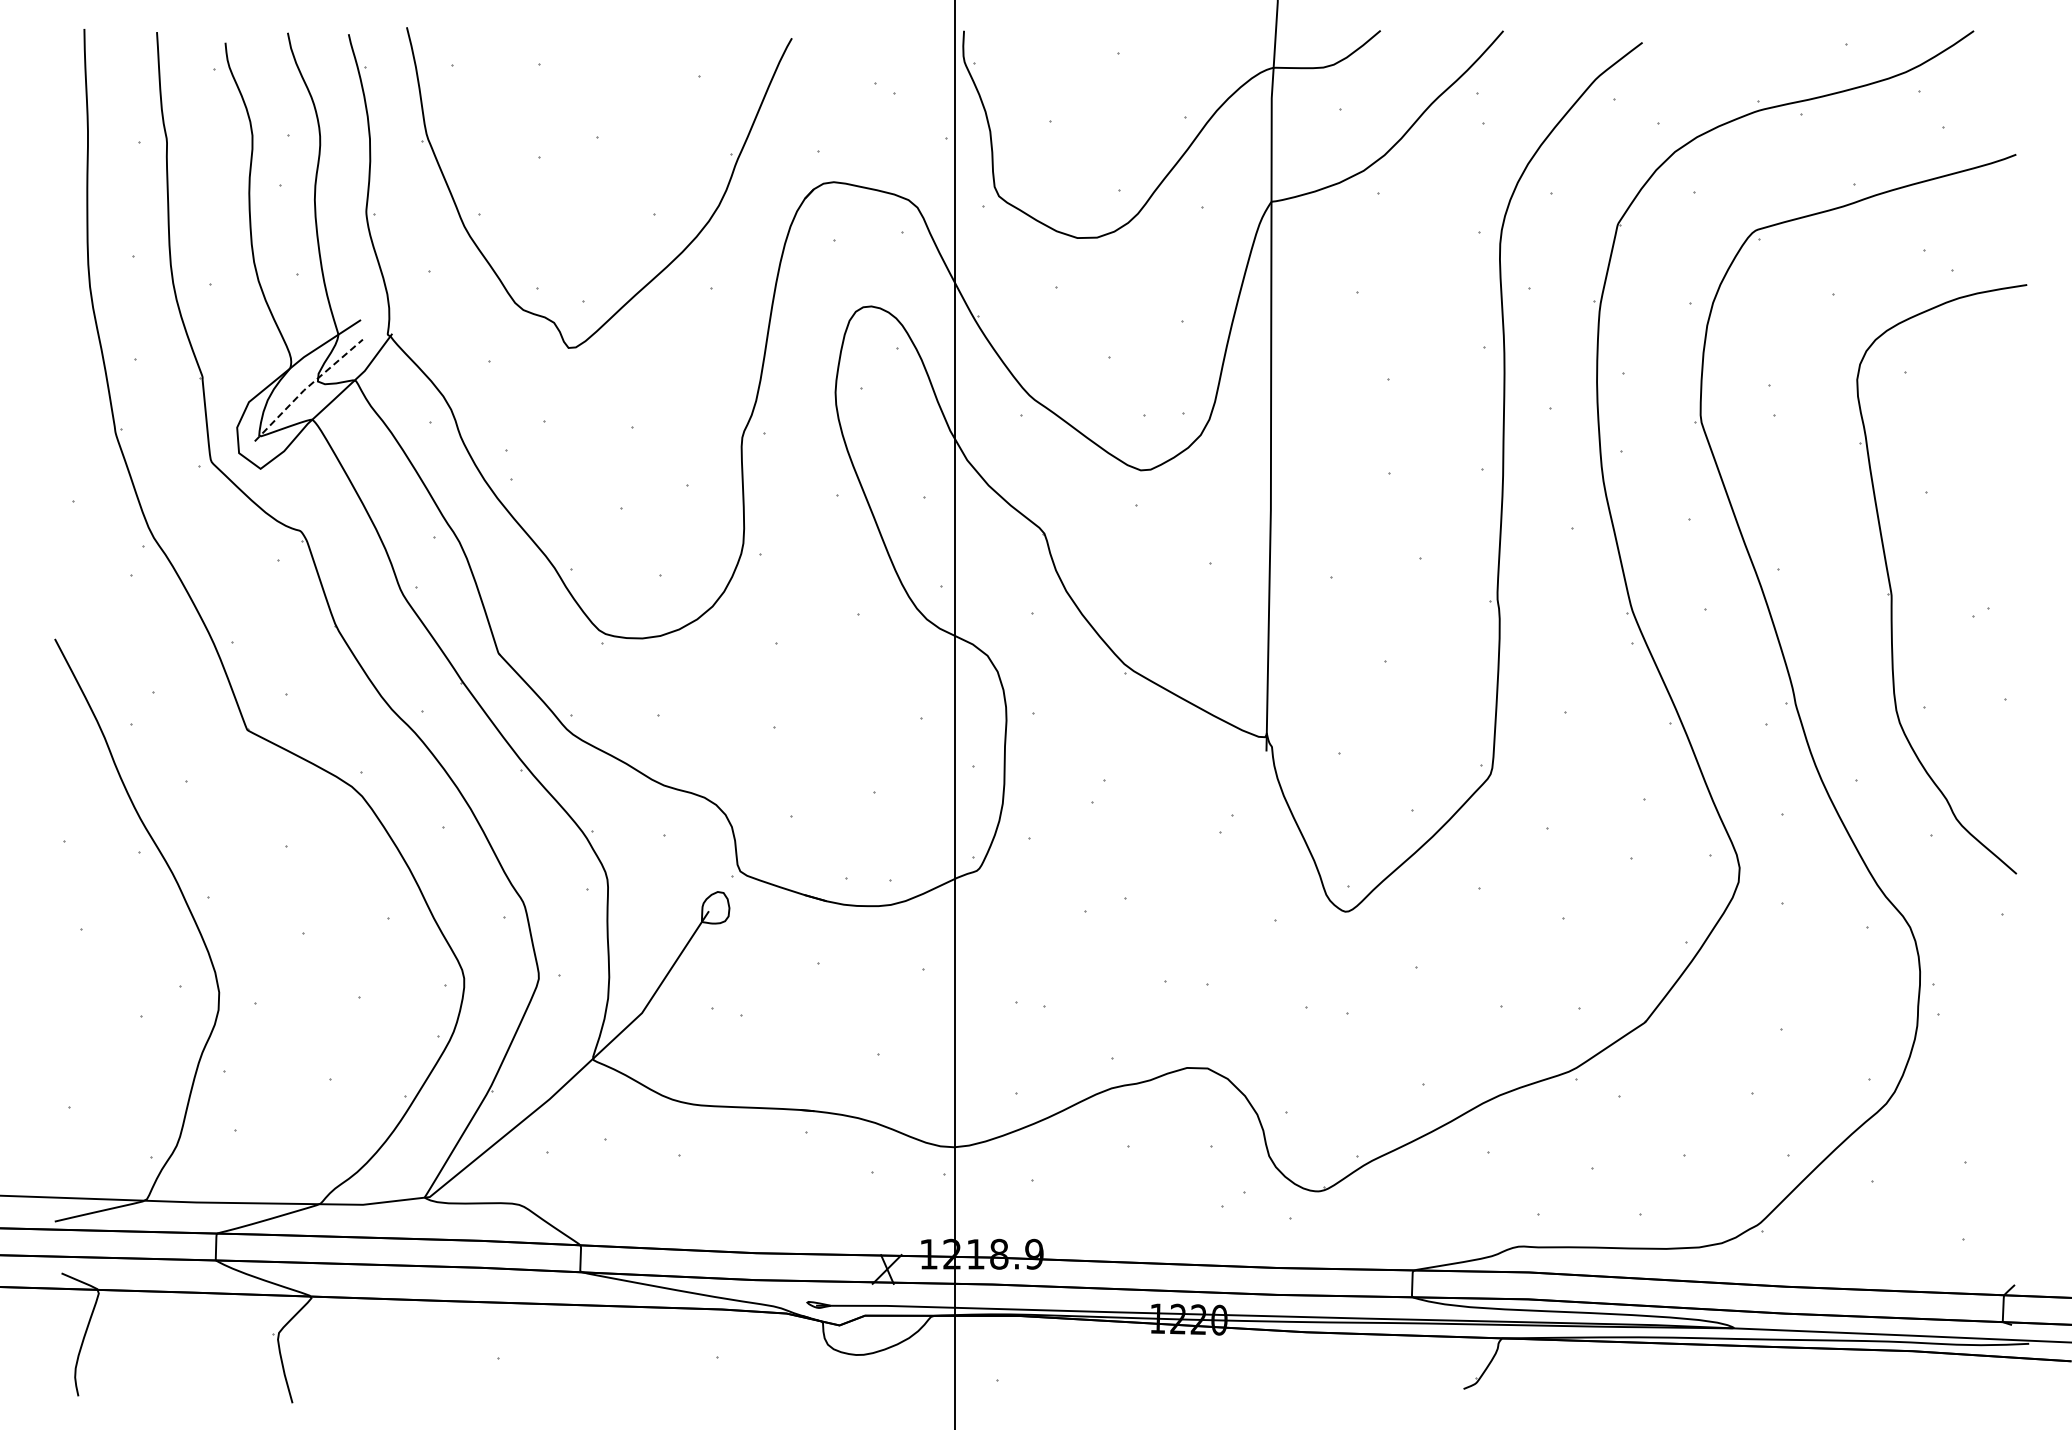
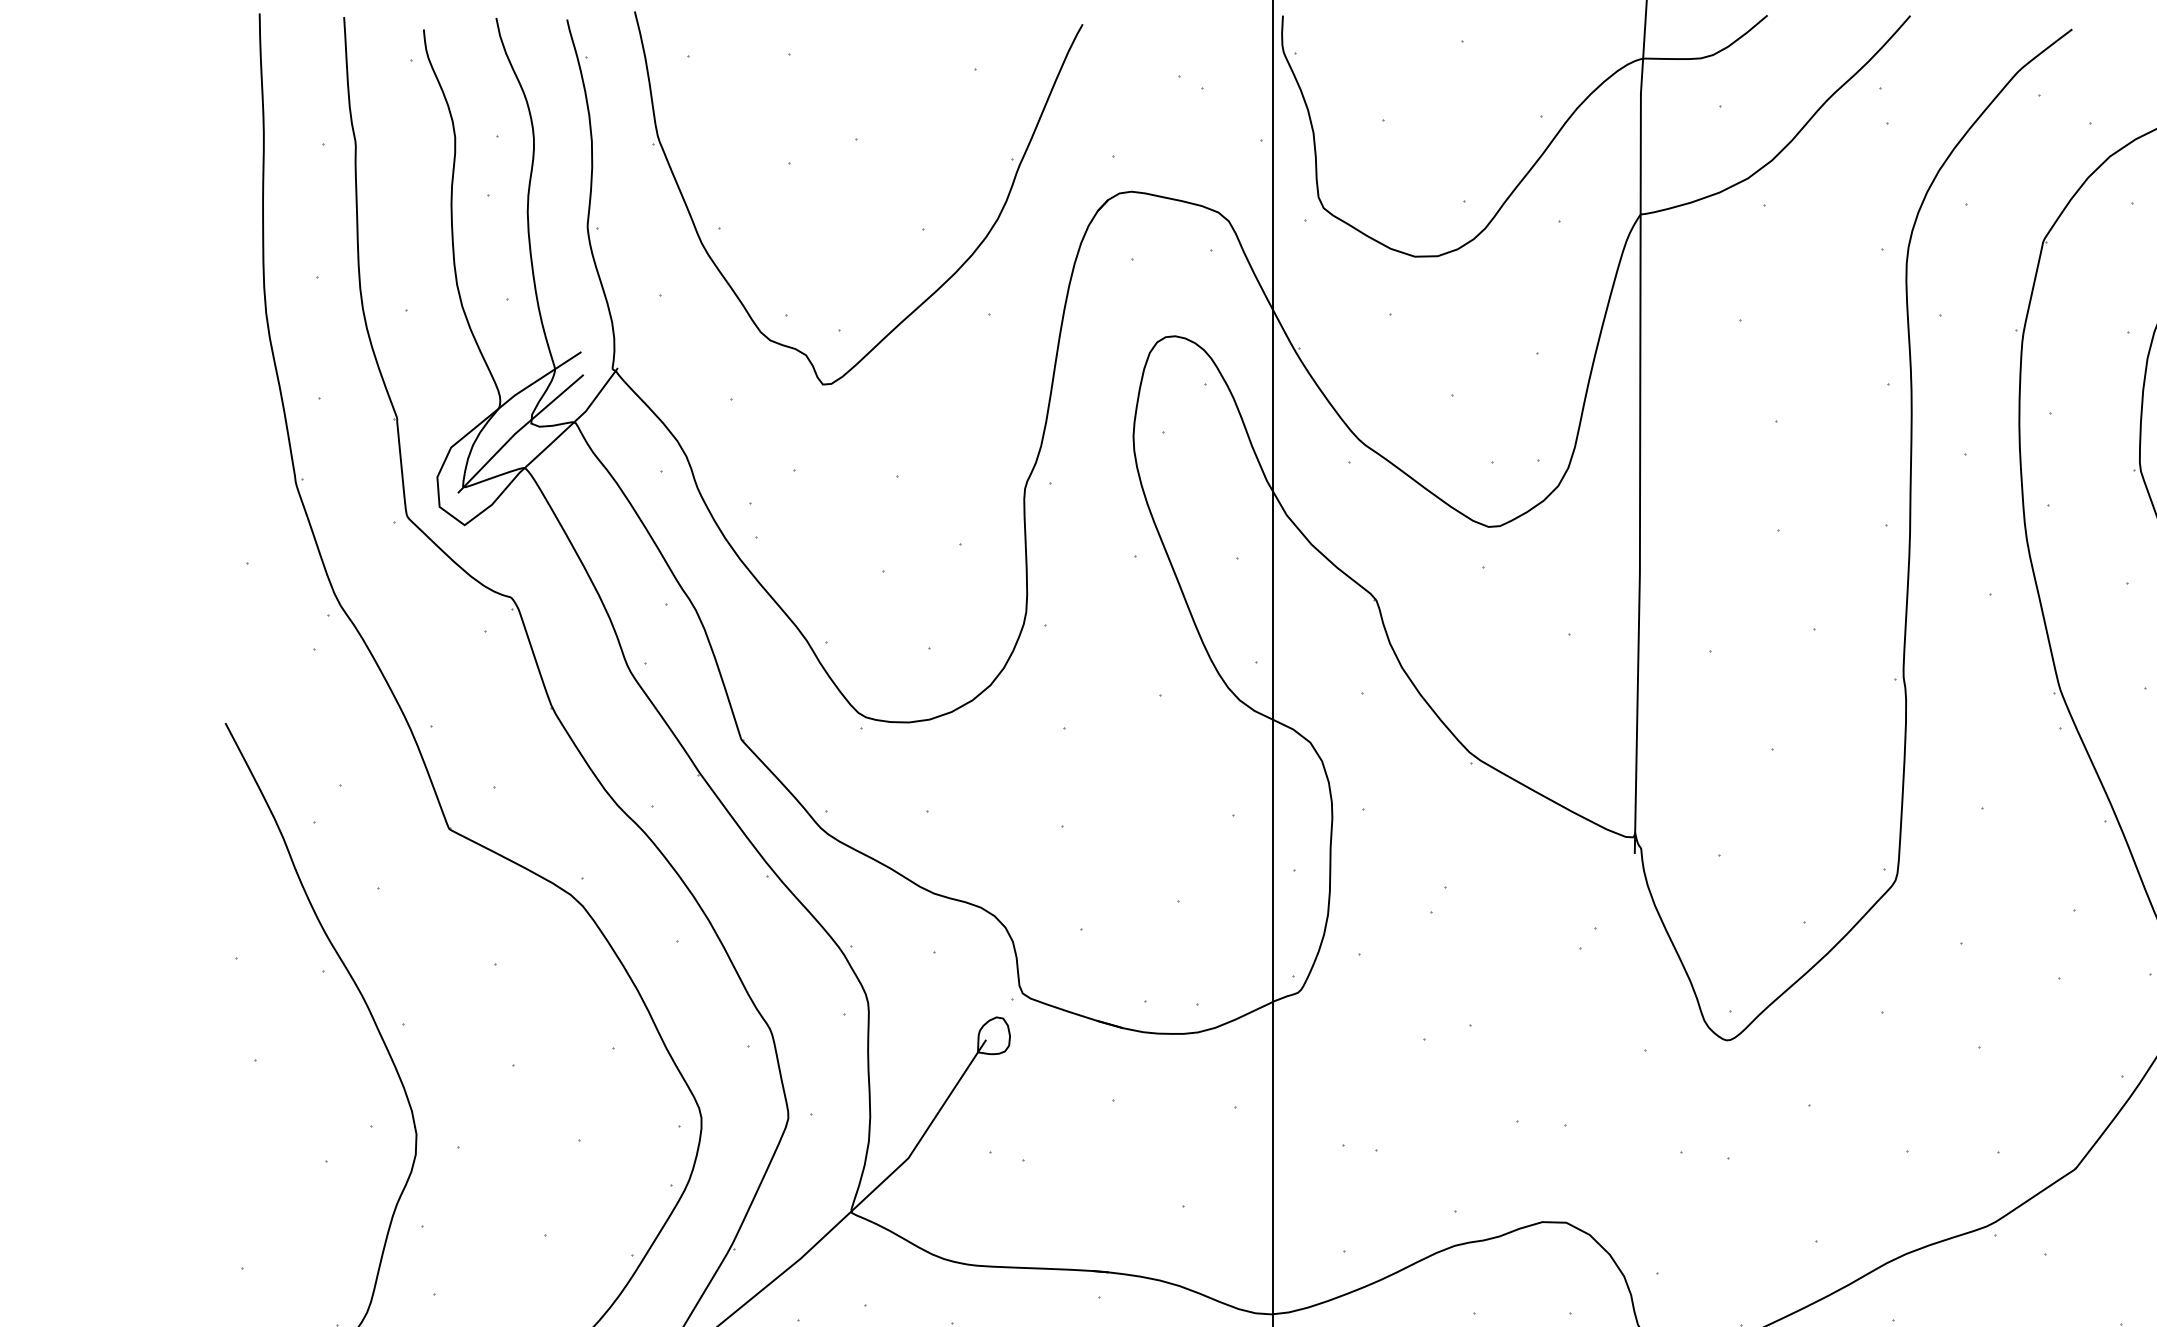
line: (306, 388) -> (518, 431), dashed -> solid

